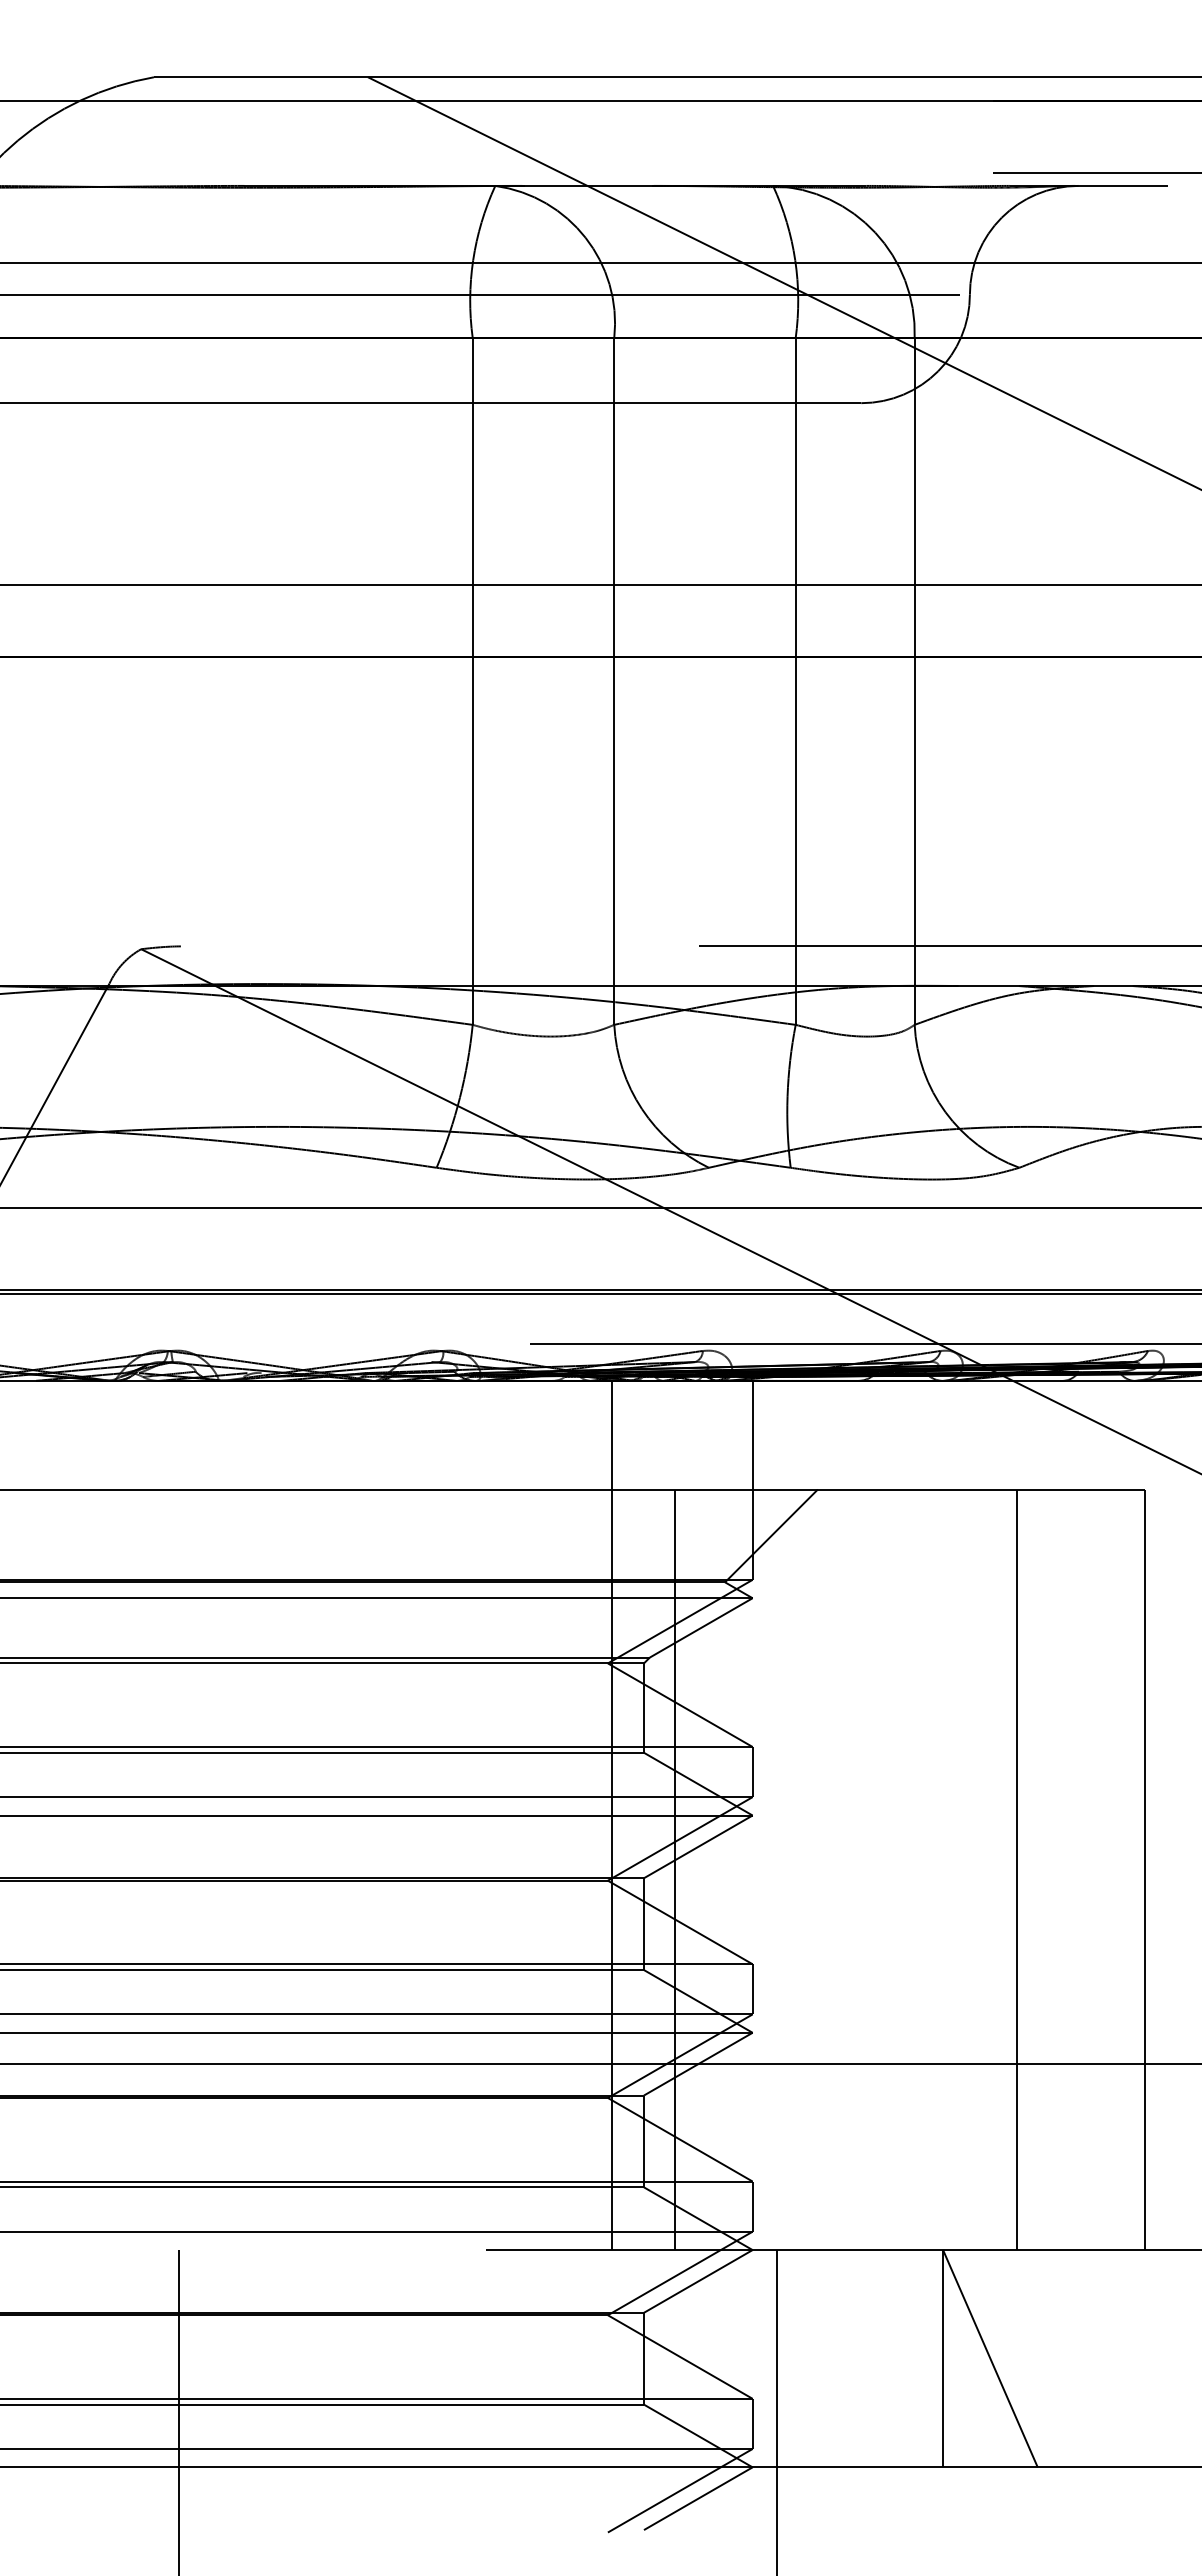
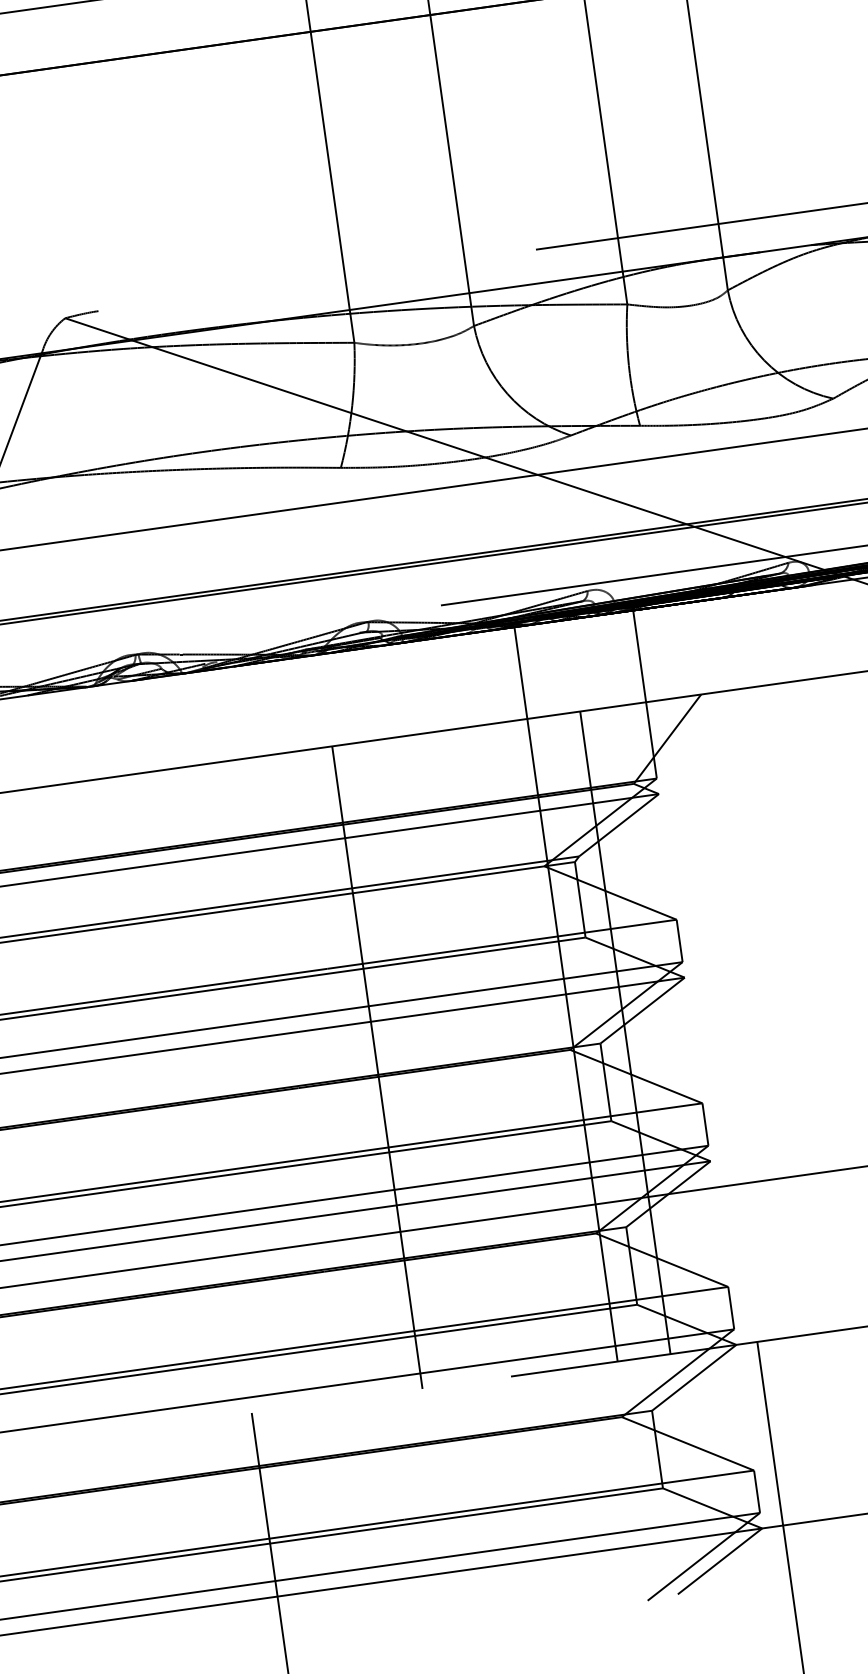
line: (381, 1869) -> (377, 1067), added

